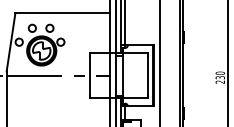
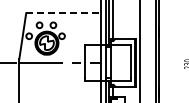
line: (63, 13) -> (64, 13), solid -> dashed

